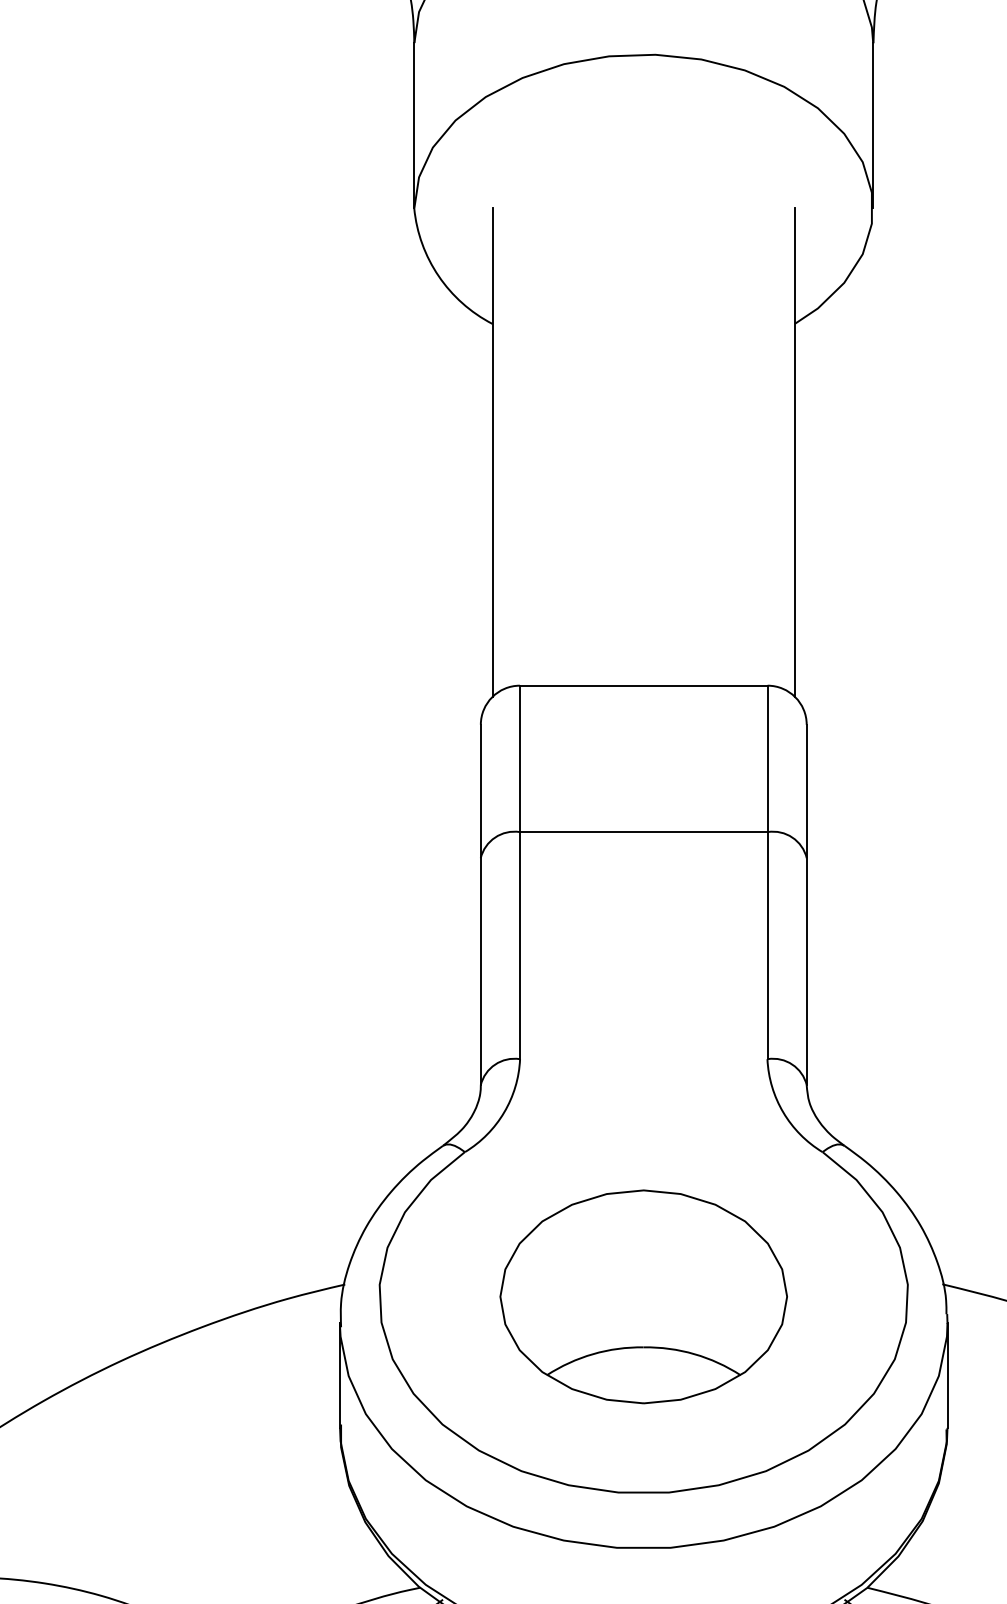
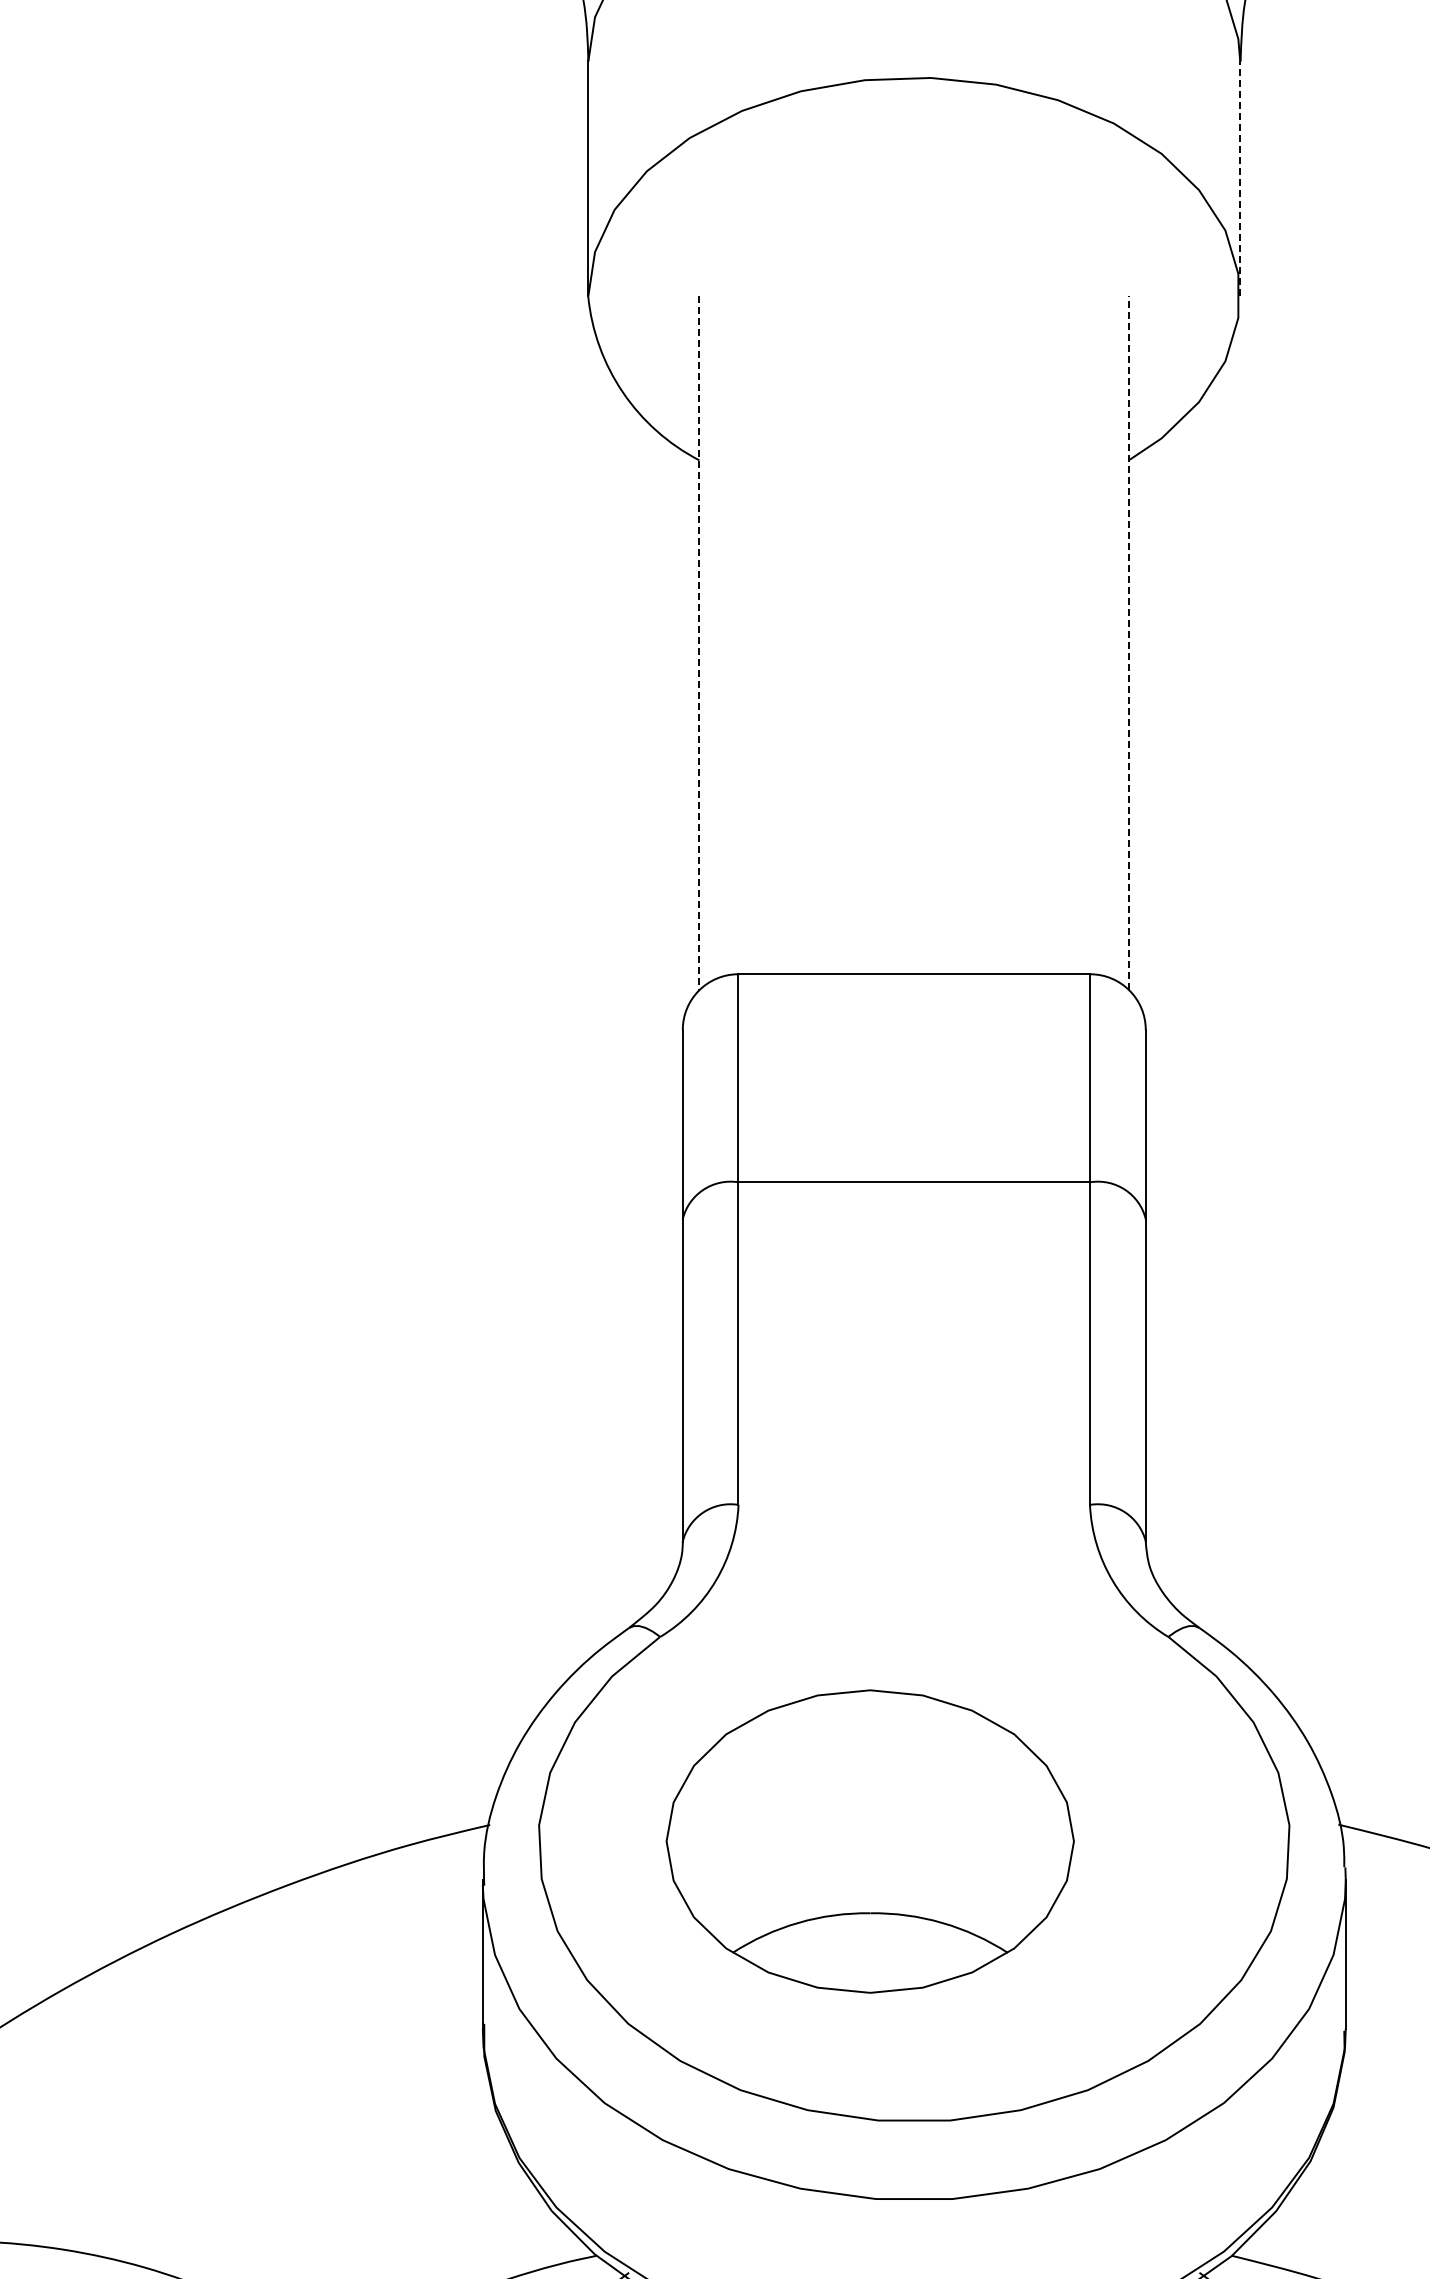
line: (873, 125) -> (1240, 178), solid -> dashed
line: (492, 452) -> (699, 643), solid -> dashed
line: (795, 452) -> (1129, 642), solid -> dashed
part: (643, 1296) -> (869, 1841), moved

